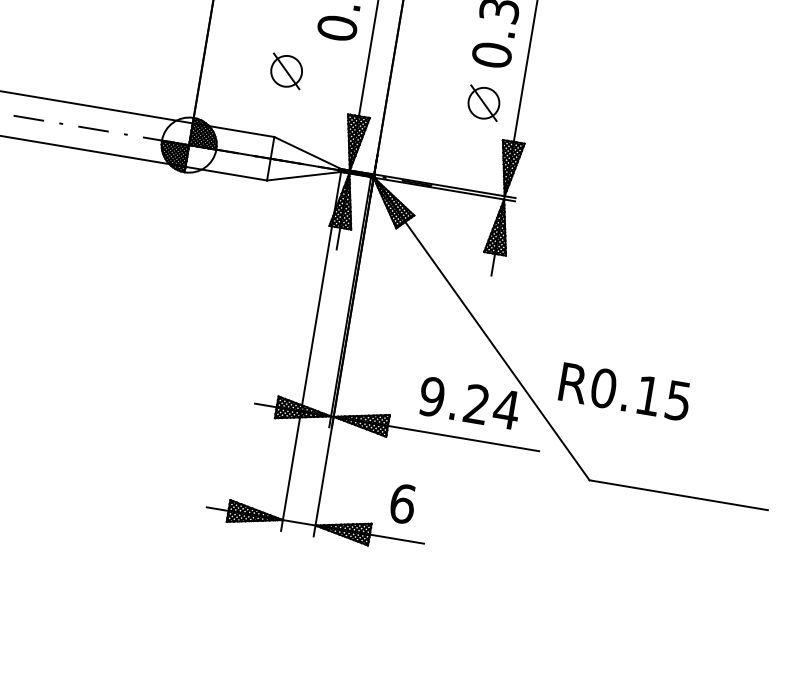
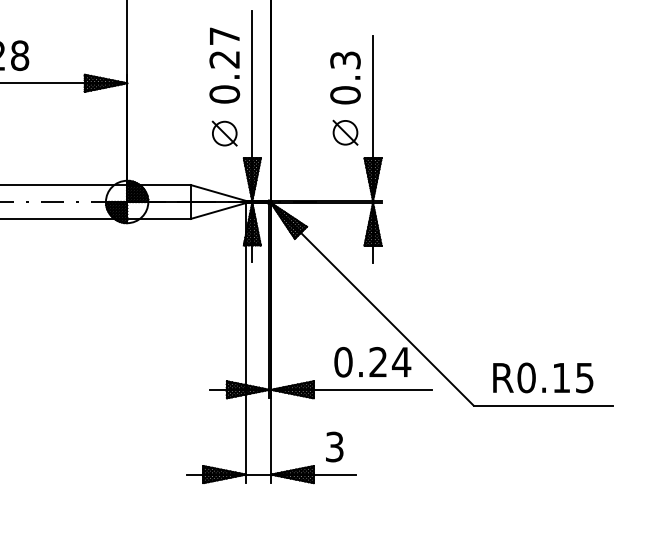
part: (286, 71) -> (224, 133), moved
text: (625, 391) -> (543, 377), moved
text: (432, 397) -> (343, 362), 9.24 -> 0.24
text: (402, 503) -> (334, 446), 6 -> 3

